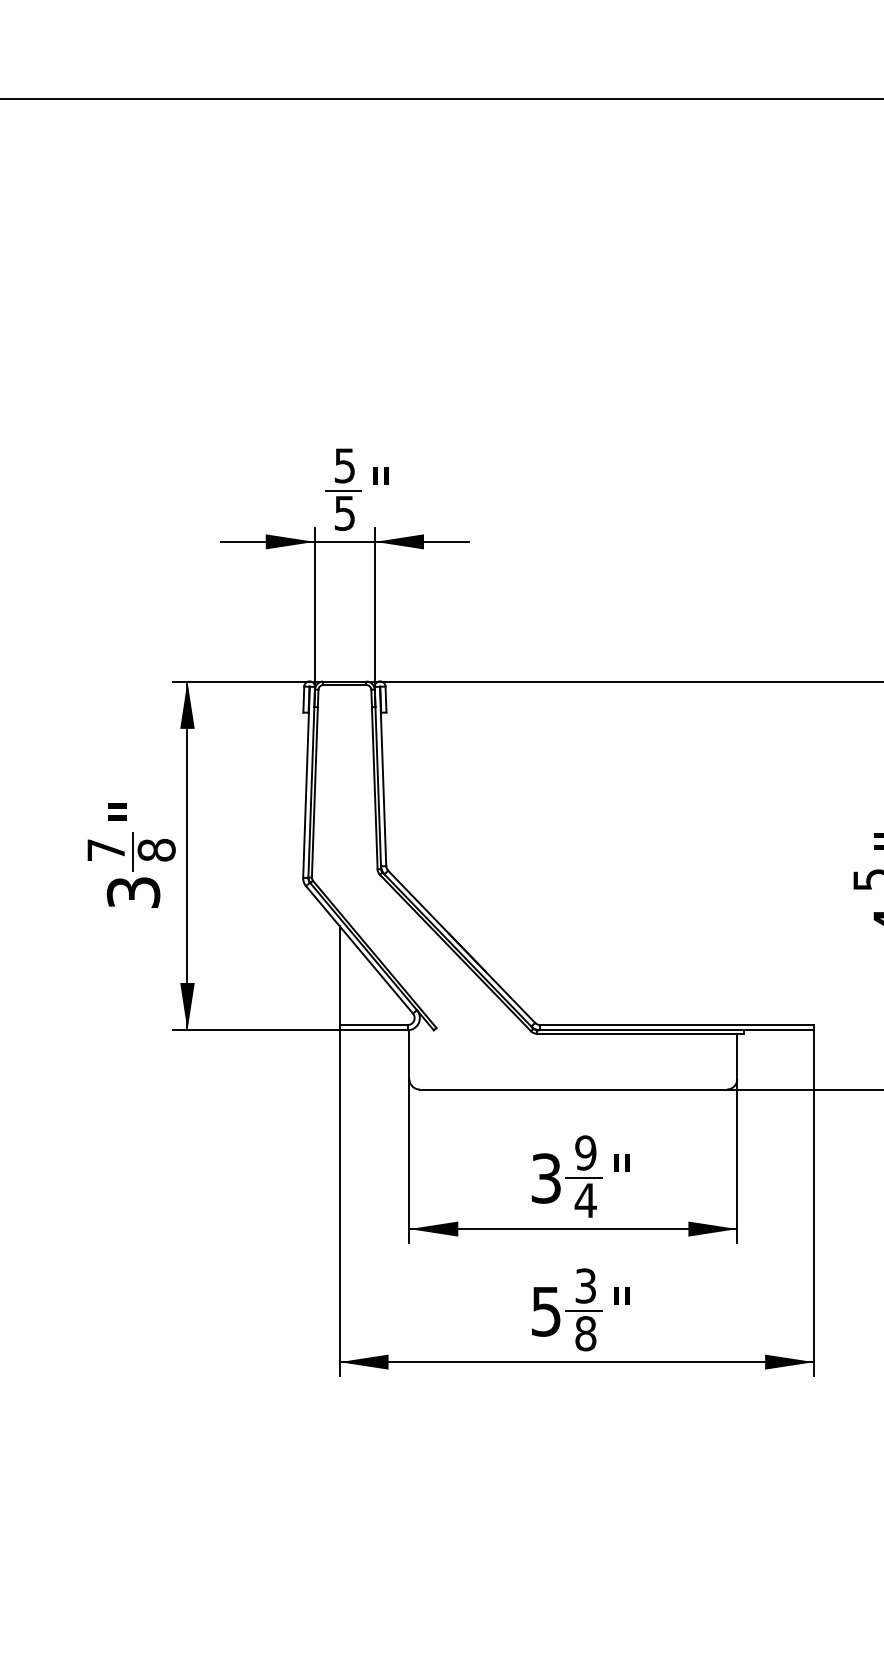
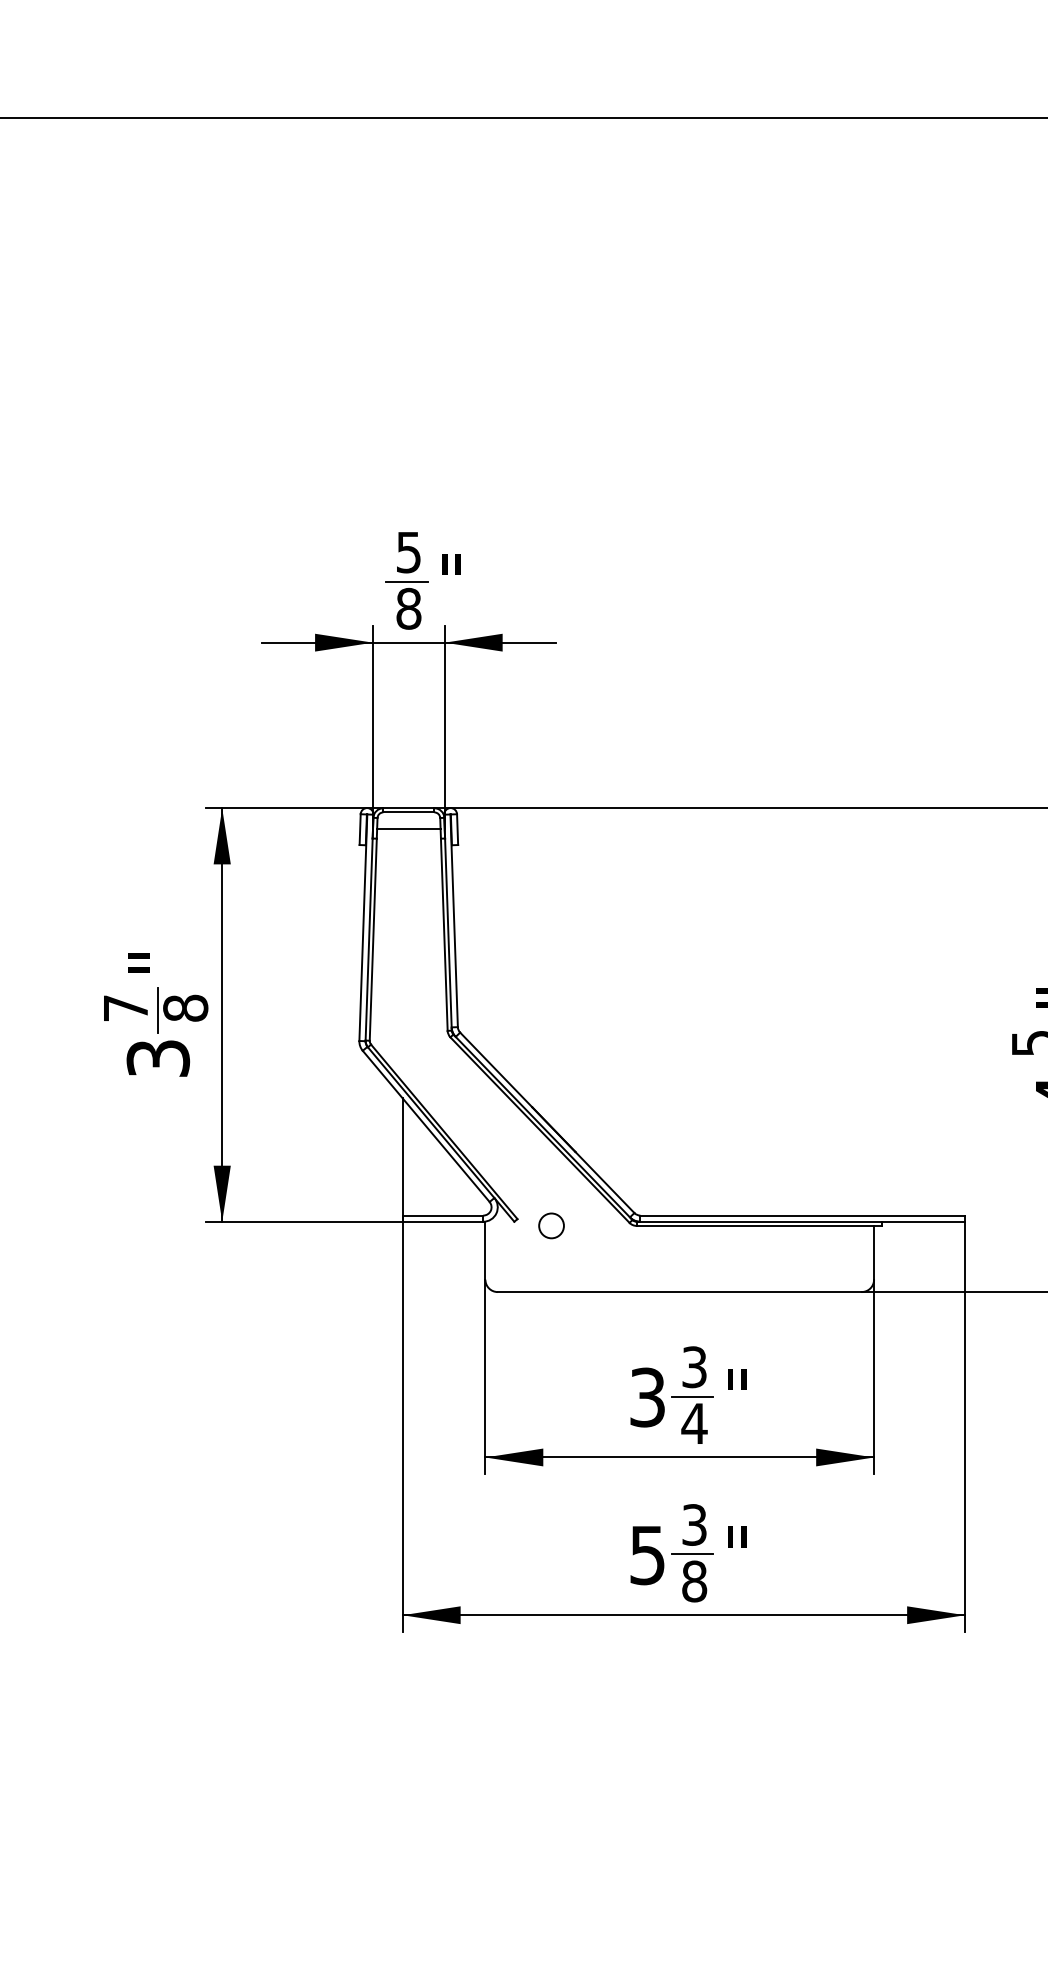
text: (344, 513) -> (408, 608), 5 -> 8
line: (344, 698) -> (408, 828), added
circle: (465, 1033) -> (551, 1225), added
text: (585, 1153) -> (694, 1367), 9 -> 3

